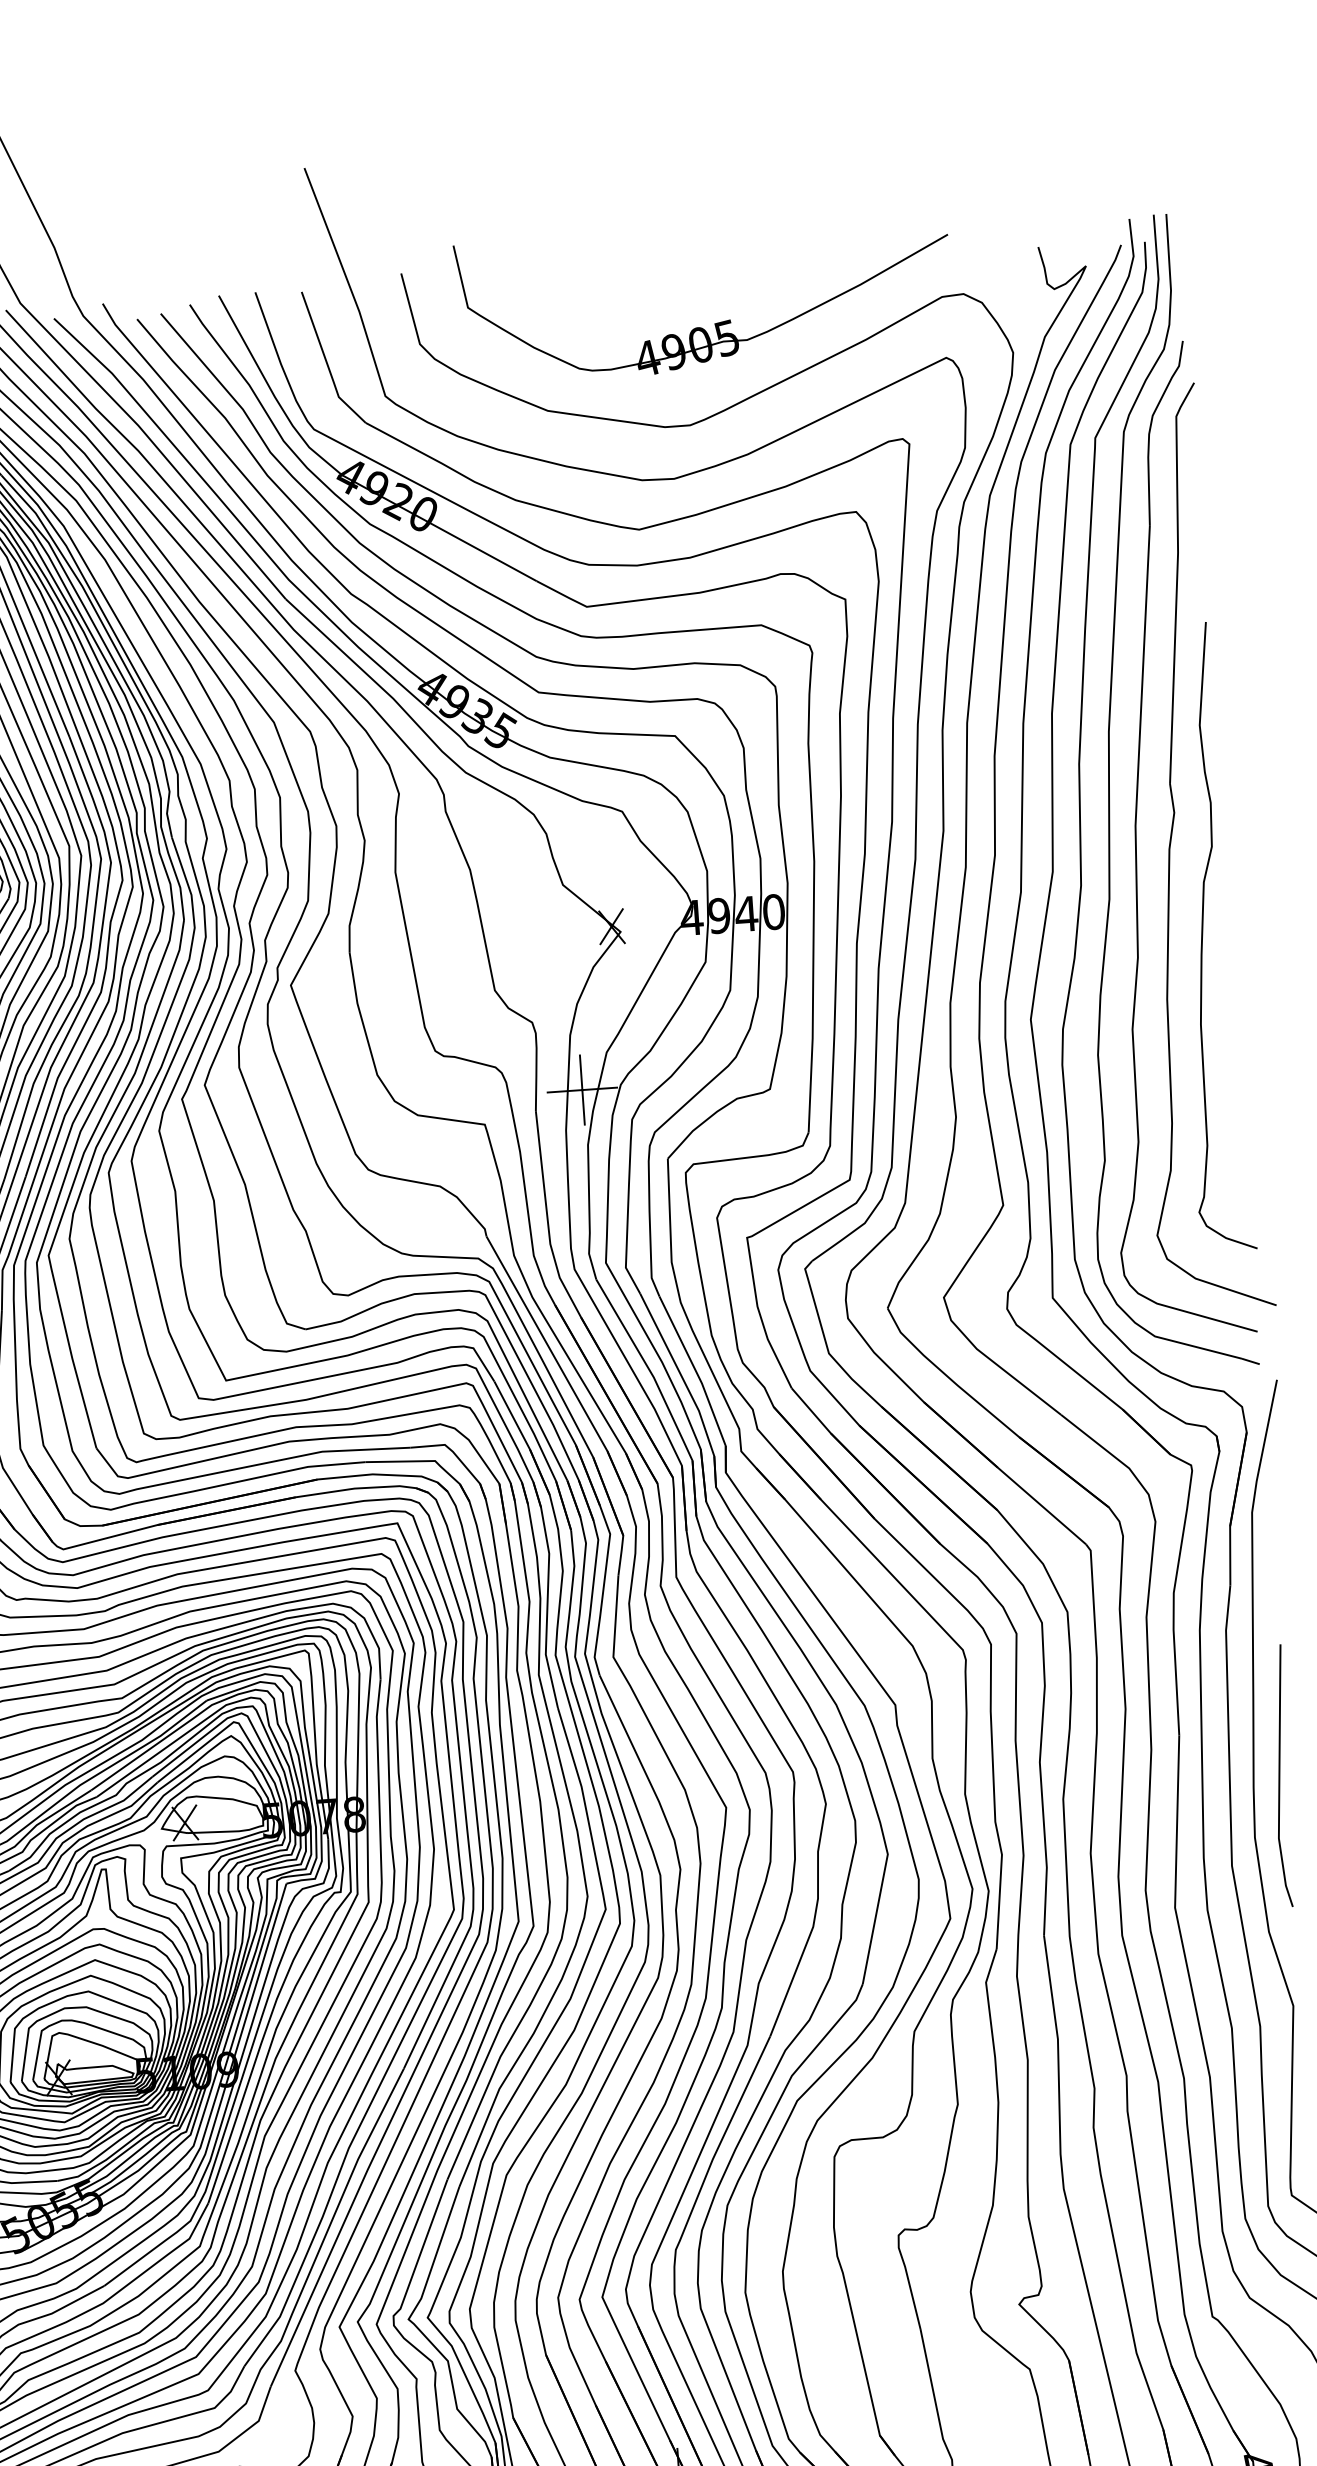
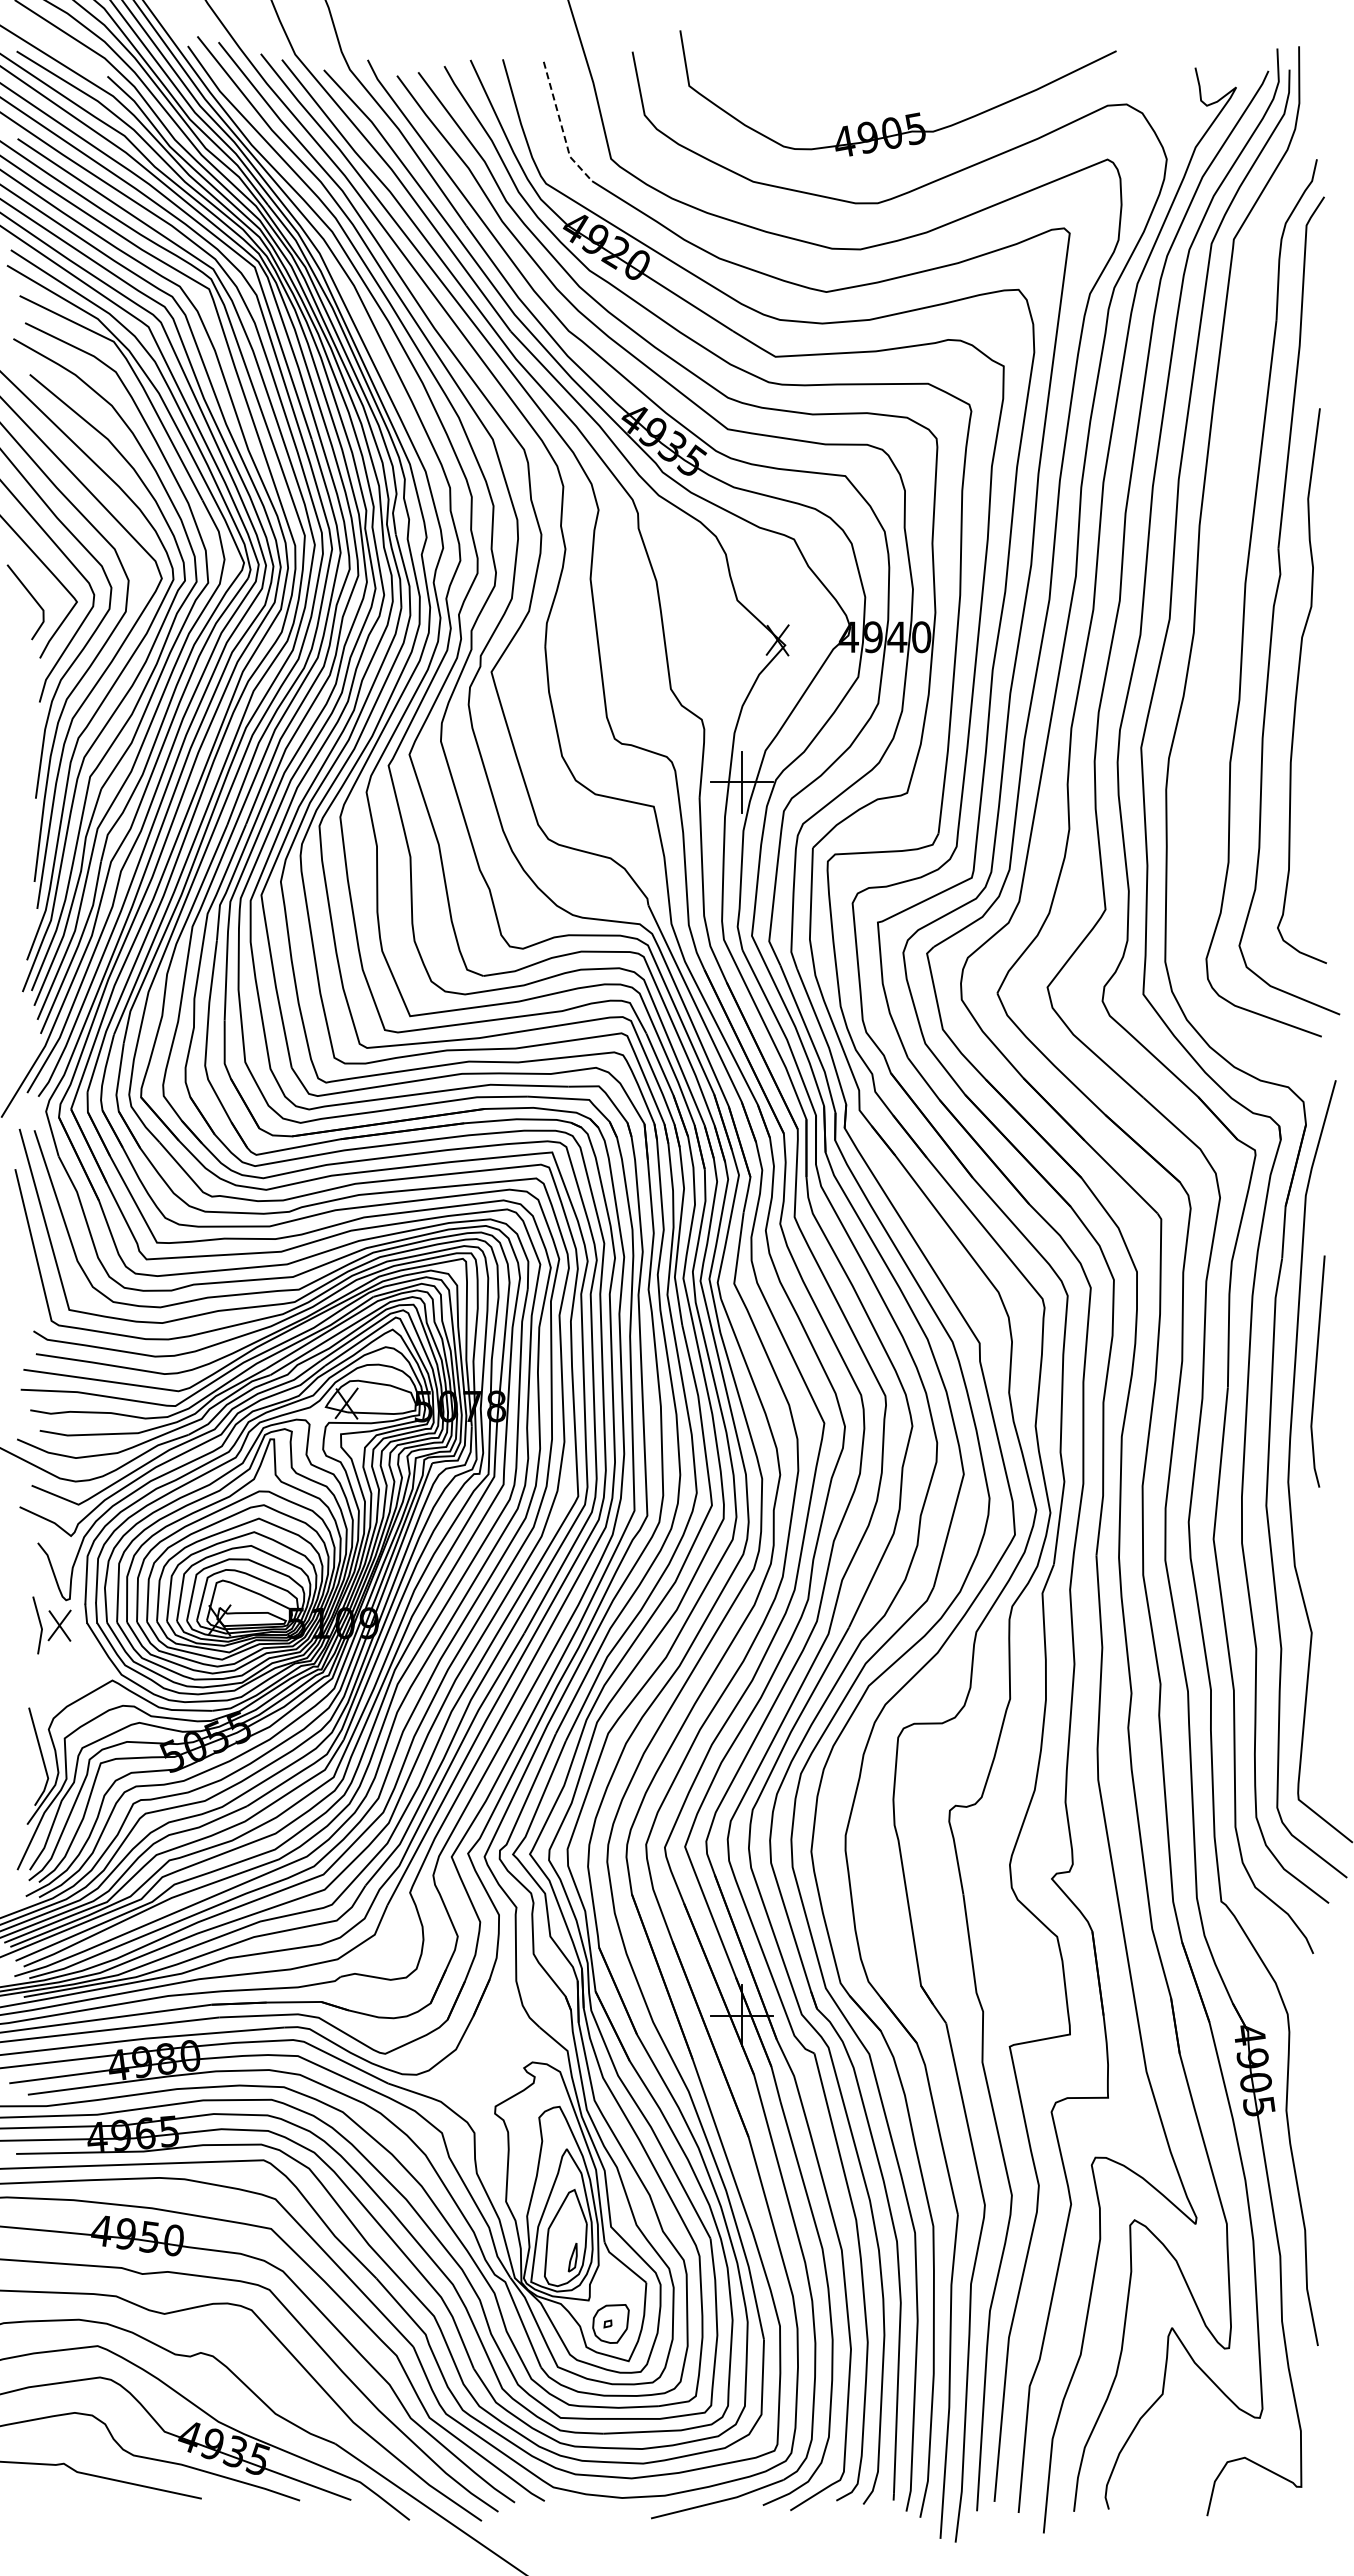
line: (326, 363) -> (561, 126), solid -> dashed
part: (1110, 792) -> (1225, 552), removed
line: (1280, 1776) -> (1316, 1371), moved

